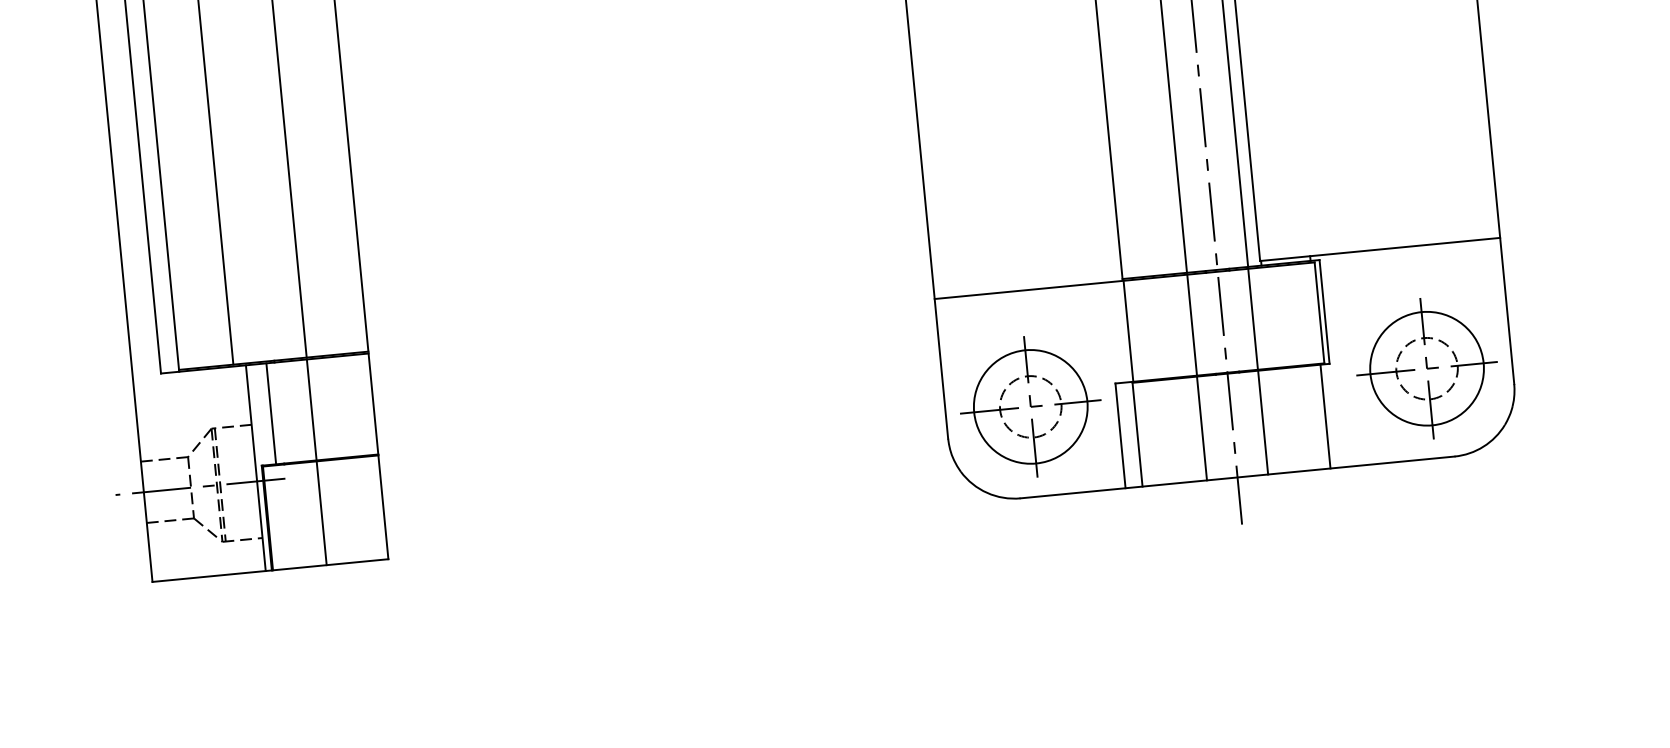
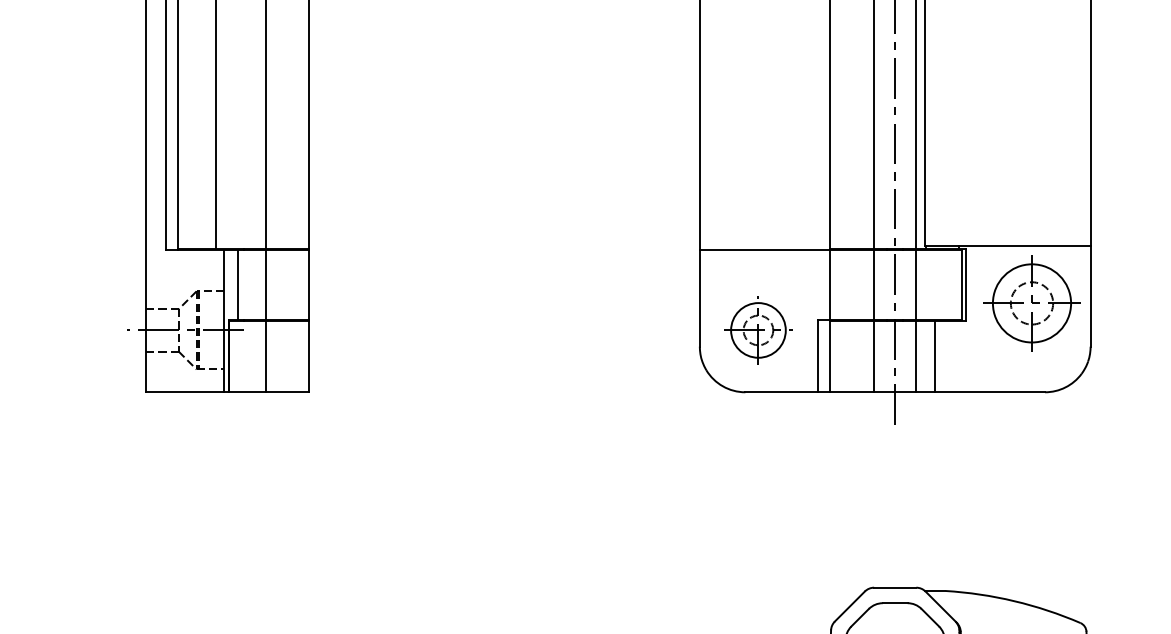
part: (1426, 368) -> (1031, 303), moved
part: (1030, 407) -> (758, 330), size x0.7
line: (1325, 416) -> (935, 356), moved

